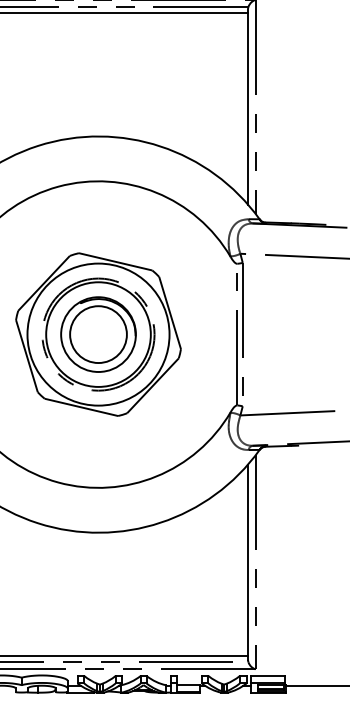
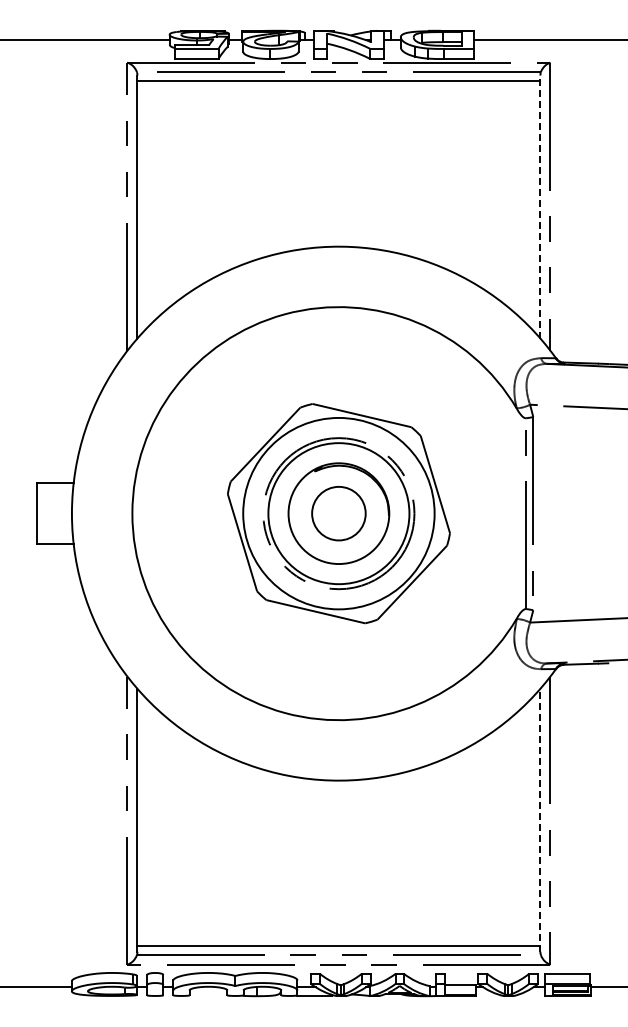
line: (248, 106) -> (540, 206), solid -> dashed
circle: (98, 334) -> (338, 513), size x0.7
line: (248, 561) -> (540, 819), solid -> dashed

